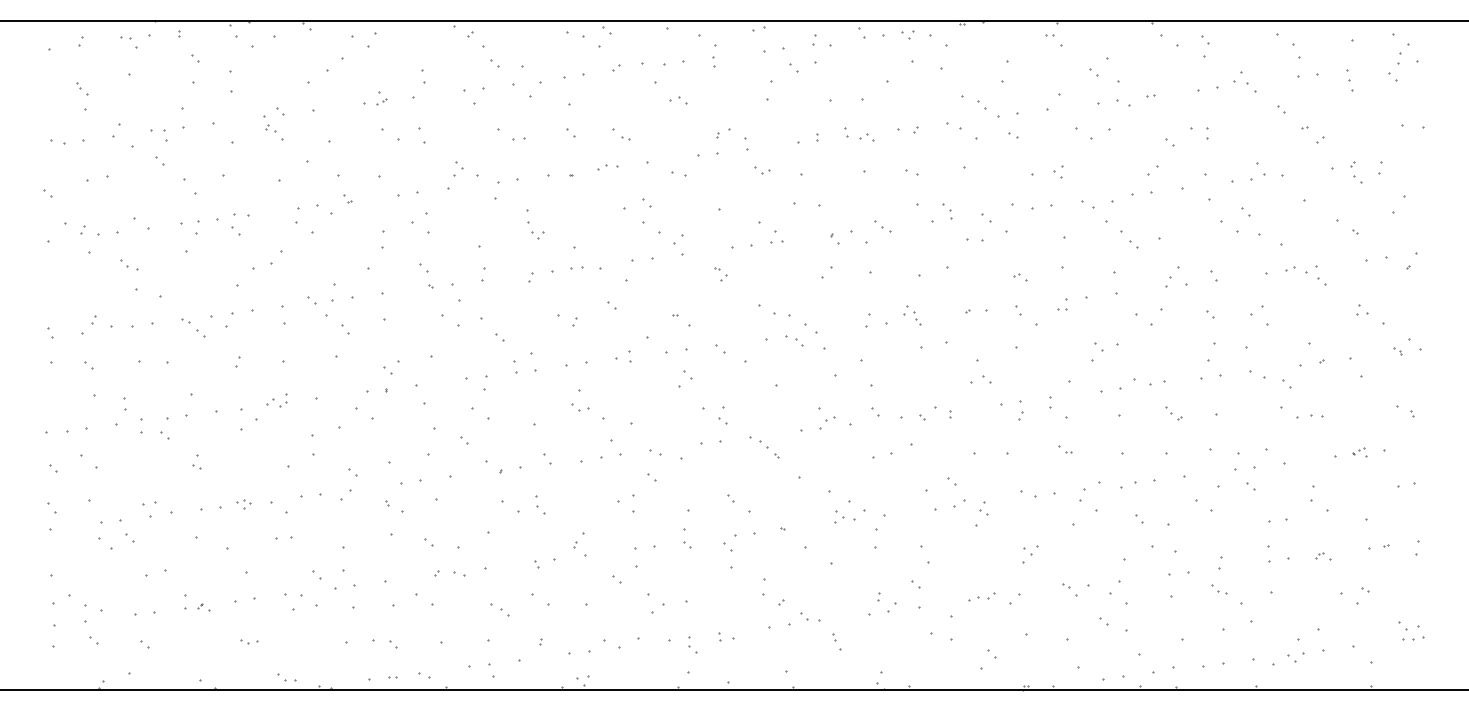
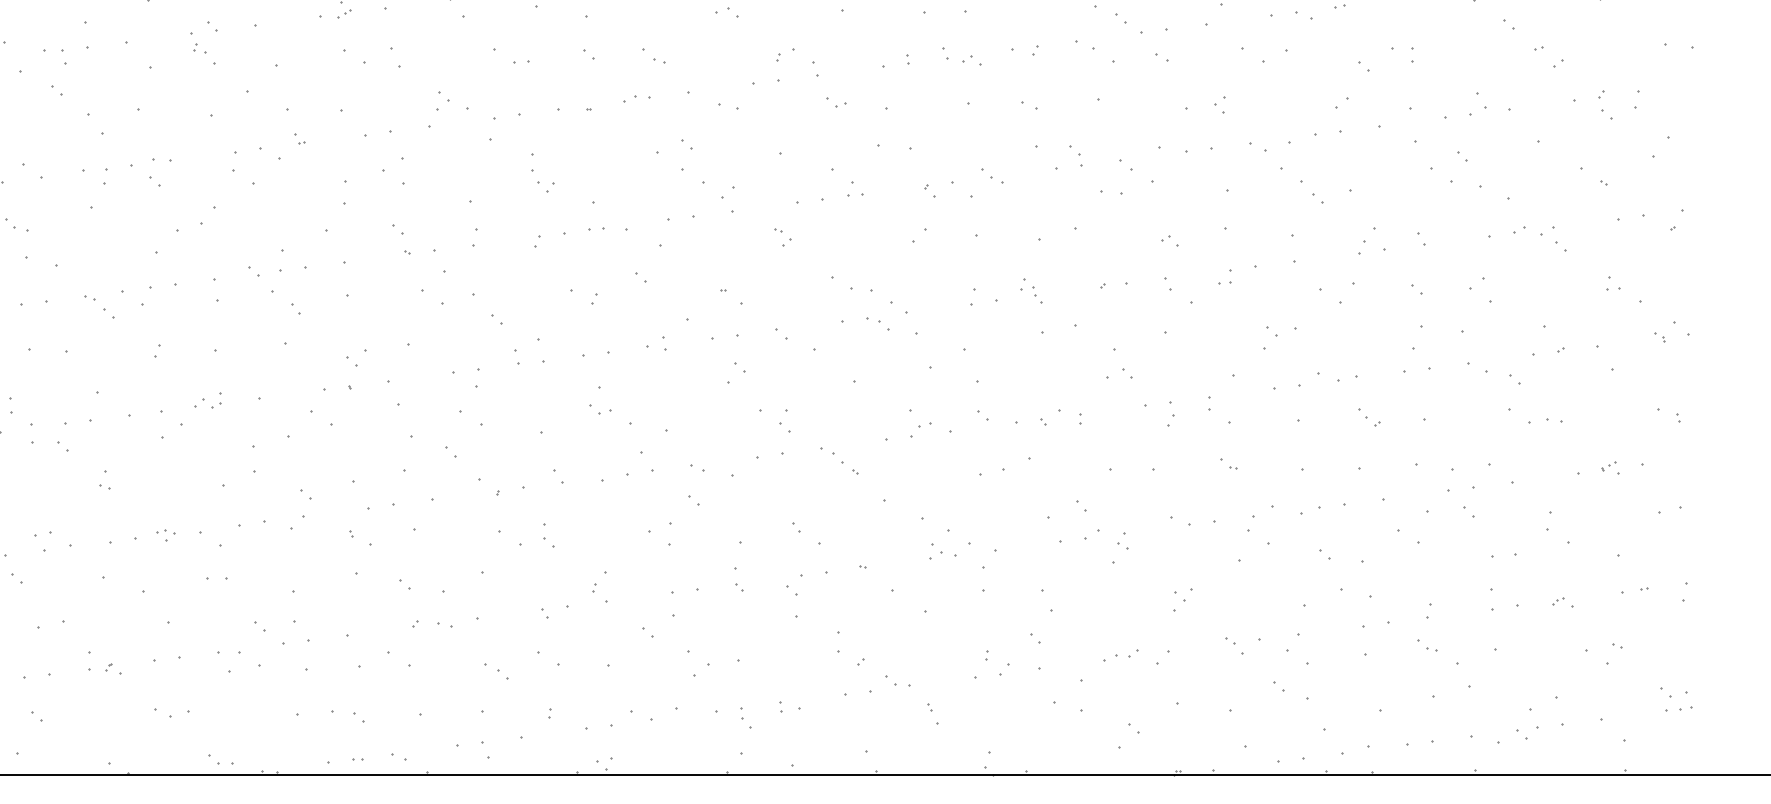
part: (249, 641) -> (172, 712), size x1.6

